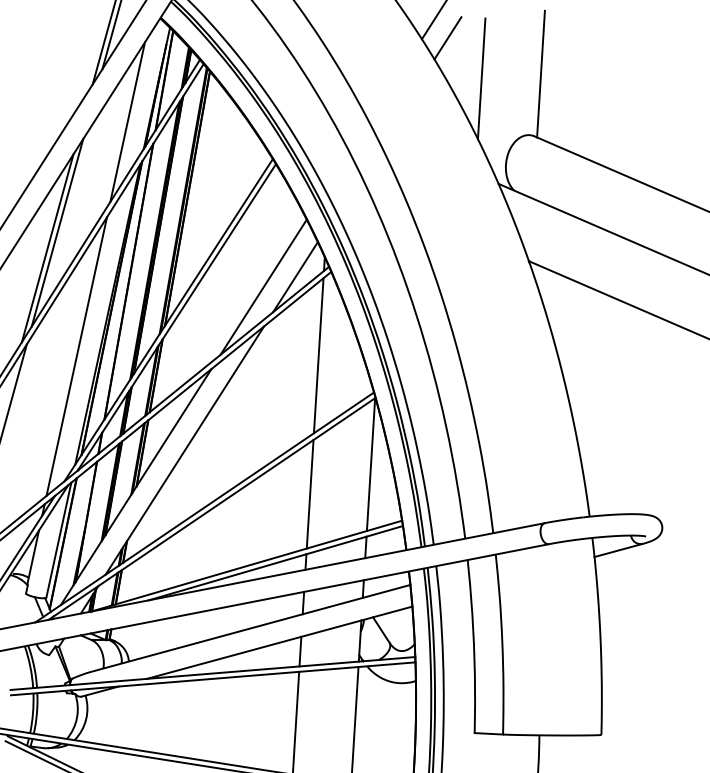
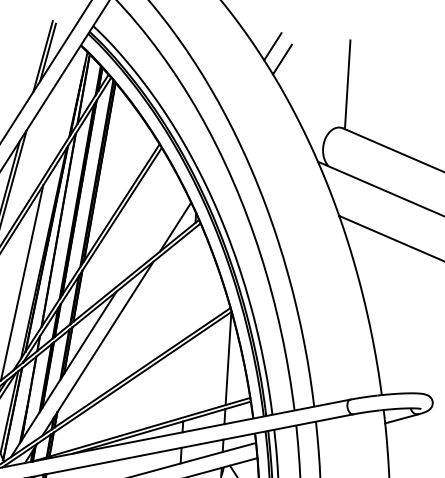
line: (481, 78) -> (305, 87), removed
line: (127, 122) -> (57, 118), removed
line: (263, 286) -> (153, 233), removed
line: (318, 355) -> (191, 282), removed
line: (309, 494) -> (185, 379), removed

